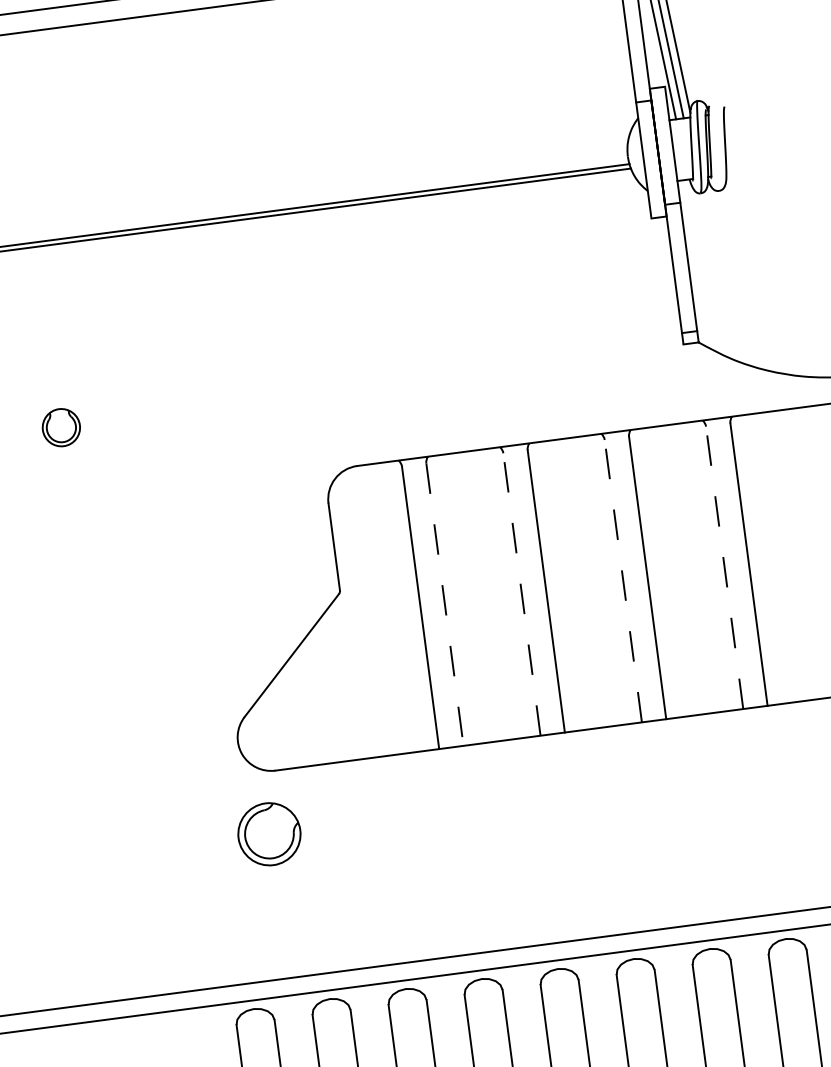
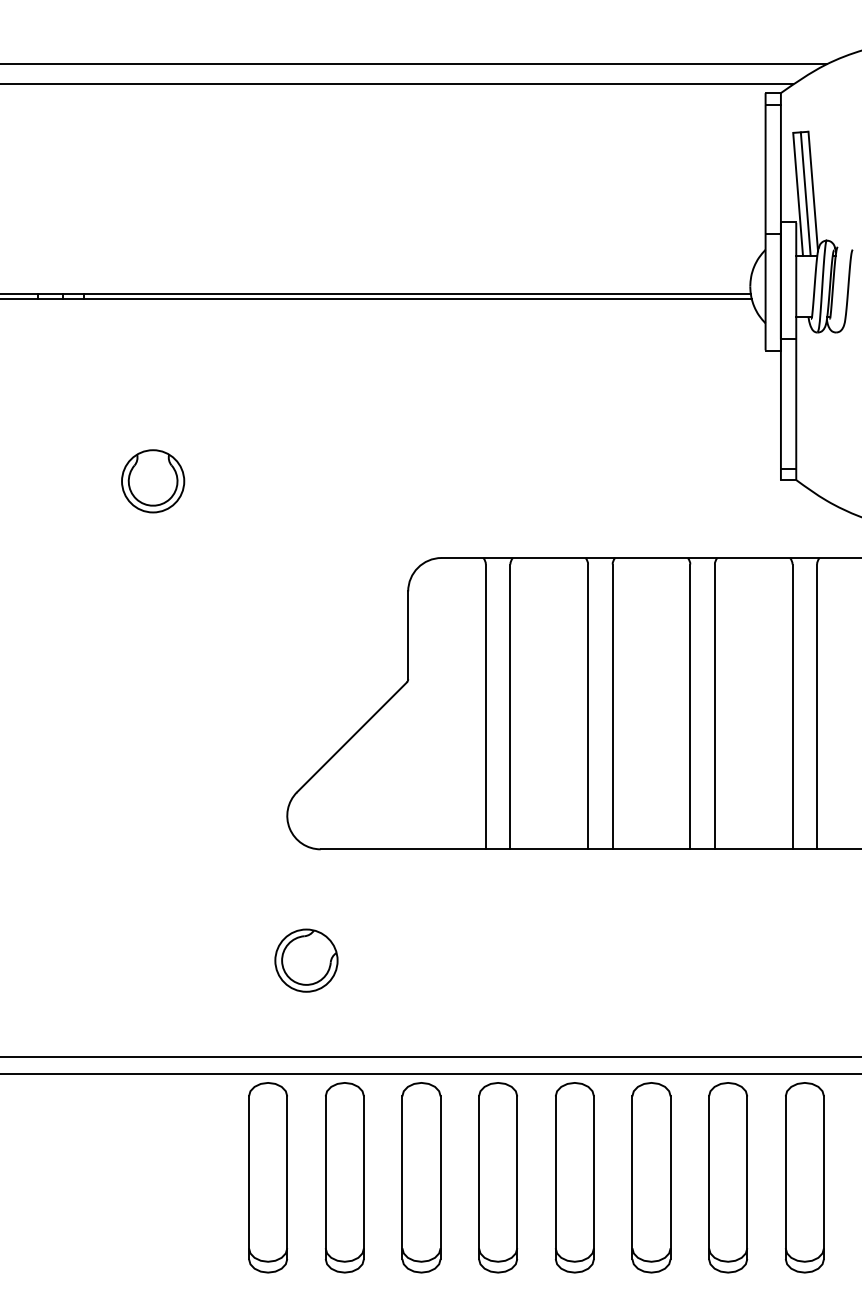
part: (61, 427) -> (153, 481), size x1.67
line: (724, 567) -> (792, 706), dashed -> solid
line: (623, 580) -> (690, 706), dashed -> solid
line: (522, 594) -> (588, 706), dashed -> solid
line: (445, 605) -> (510, 707), dashed -> solid
part: (269, 834) -> (306, 960), moved

